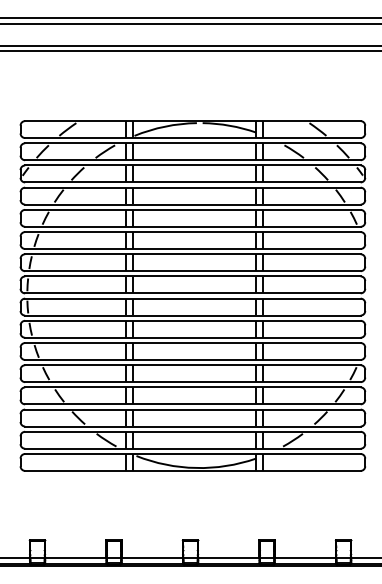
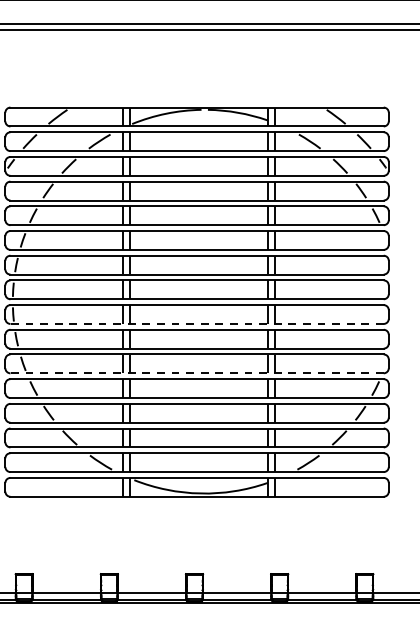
line: (192, 315) -> (196, 323), solid -> dashed
line: (192, 359) -> (196, 372), solid -> dashed

